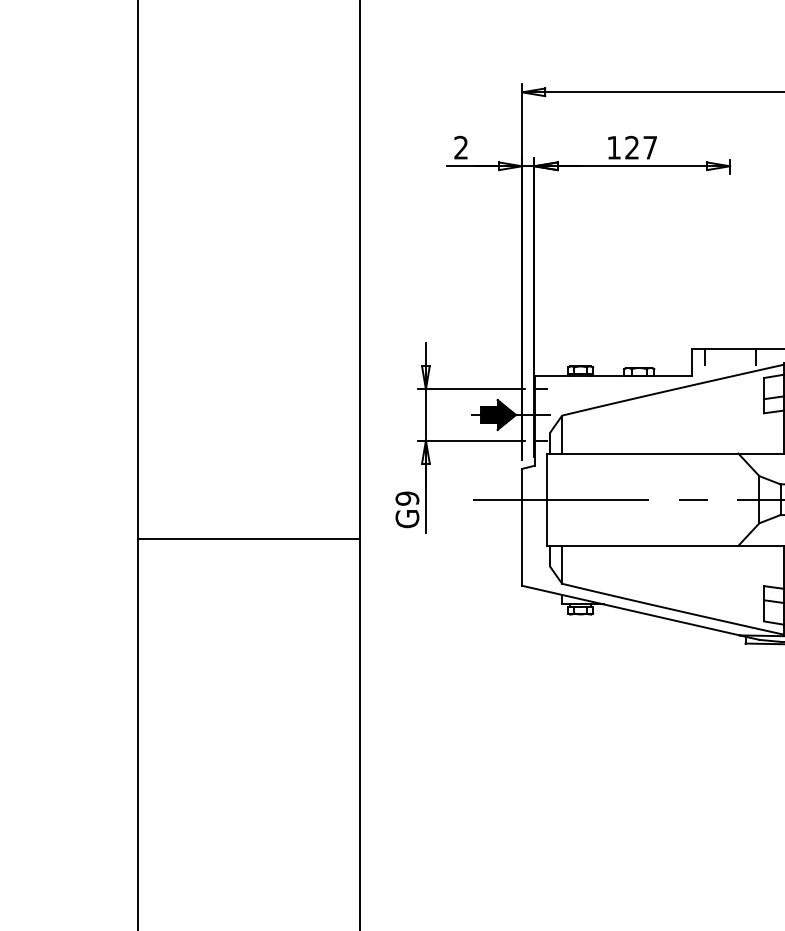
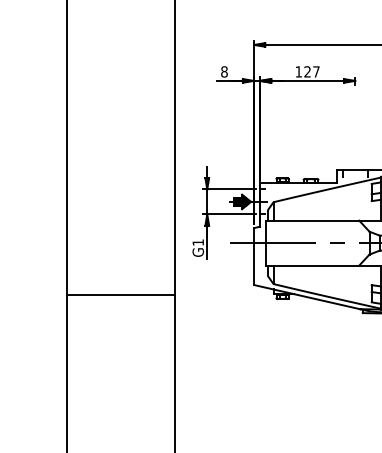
text: (461, 146) -> (224, 71), 2 -> 8
text: (407, 498) -> (198, 242), G9 -> G1
line: (249, 539) -> (121, 295), moved

